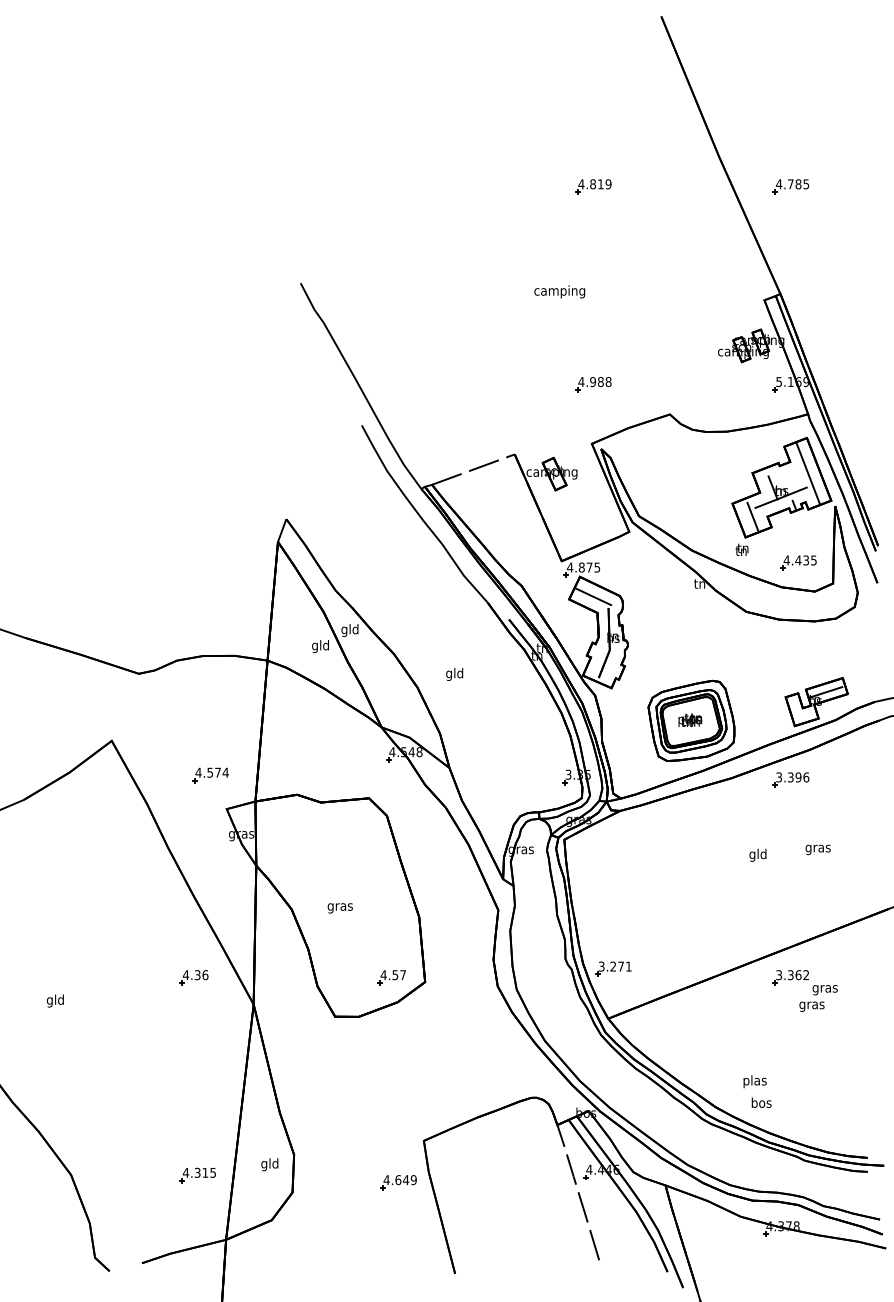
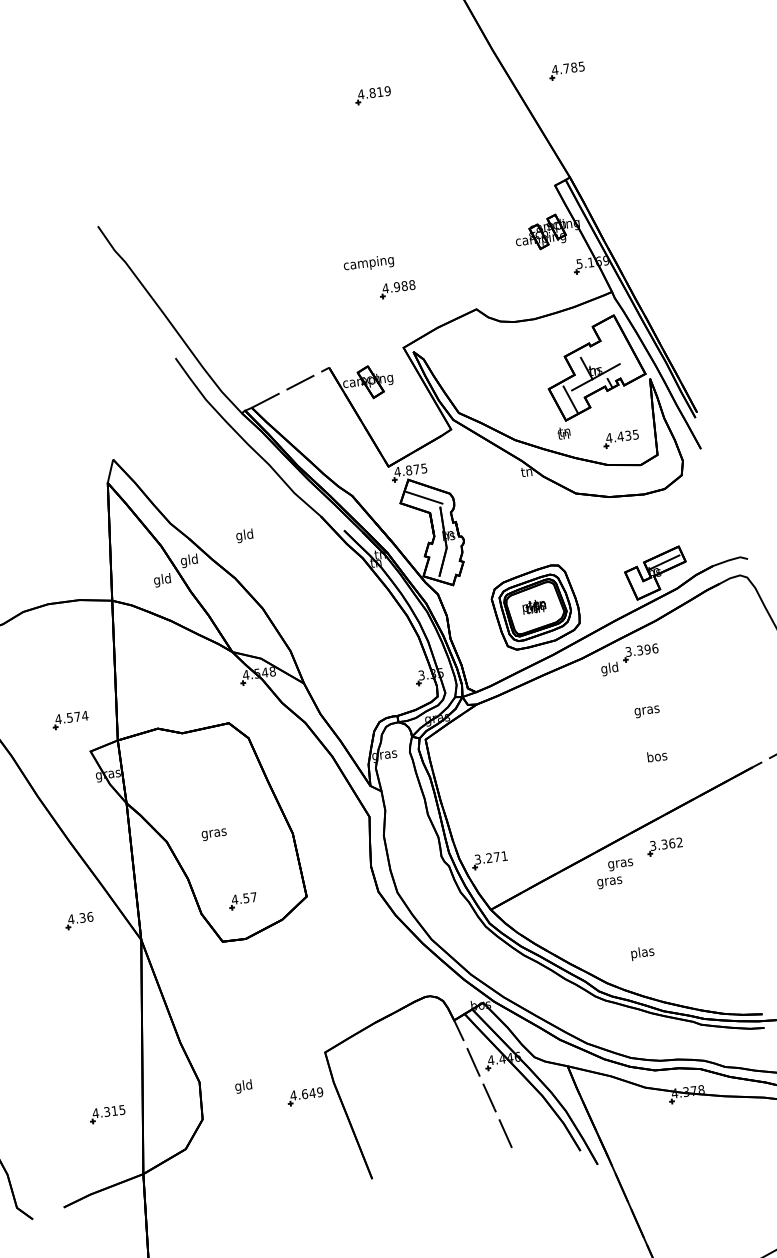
text: (559, 291) -> (368, 263), moved
line: (807, 473) -> (618, 350), removed
text: (454, 674) -> (244, 536), moved
text: (817, 849) -> (646, 711), moved
text: (757, 854) -> (609, 668), moved
part: (391, 977) -> (242, 901), moved
text: (818, 998) -> (615, 873), moved
text: (761, 1102) -> (657, 756), moved
text: (269, 1164) -> (243, 1086), moved

